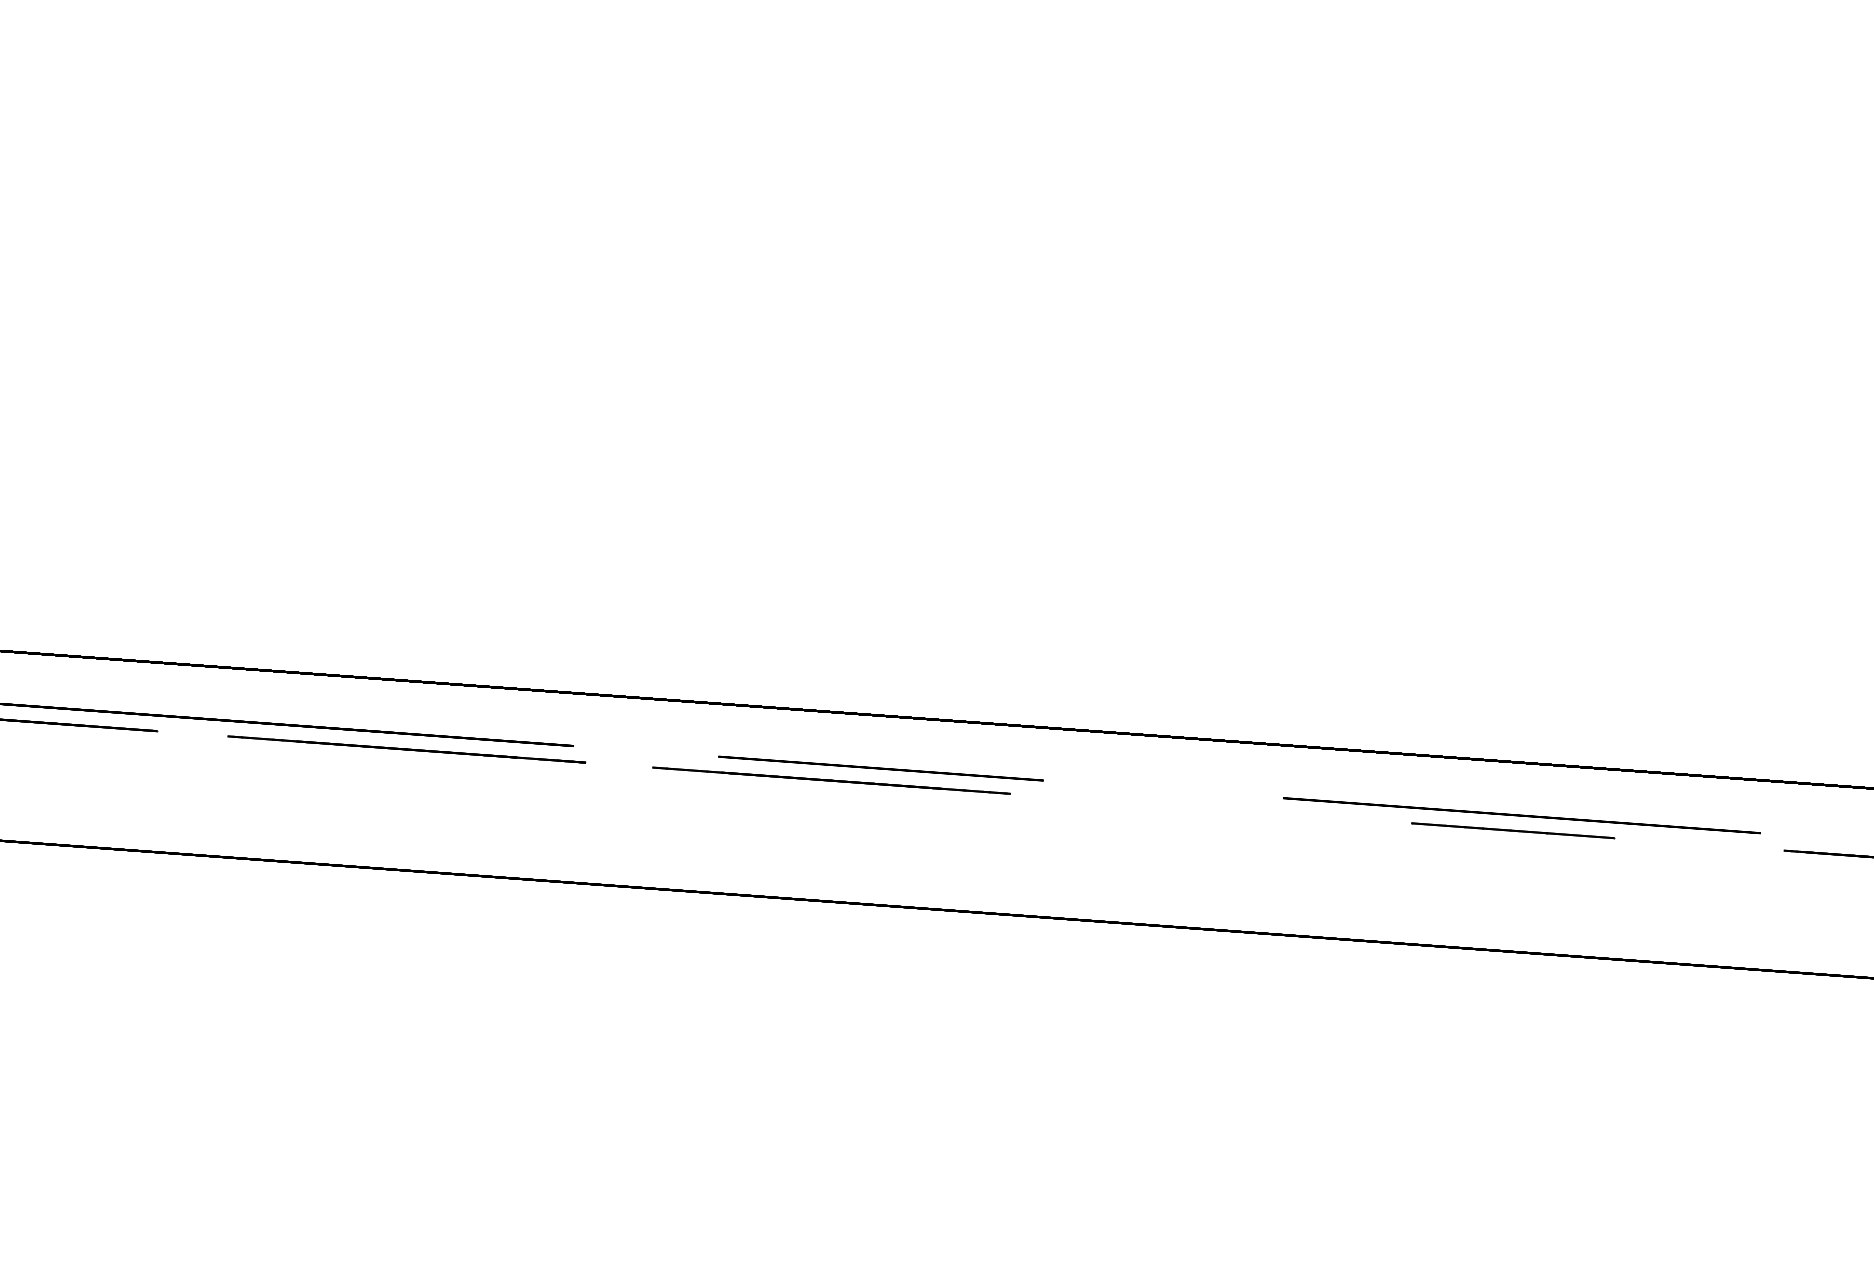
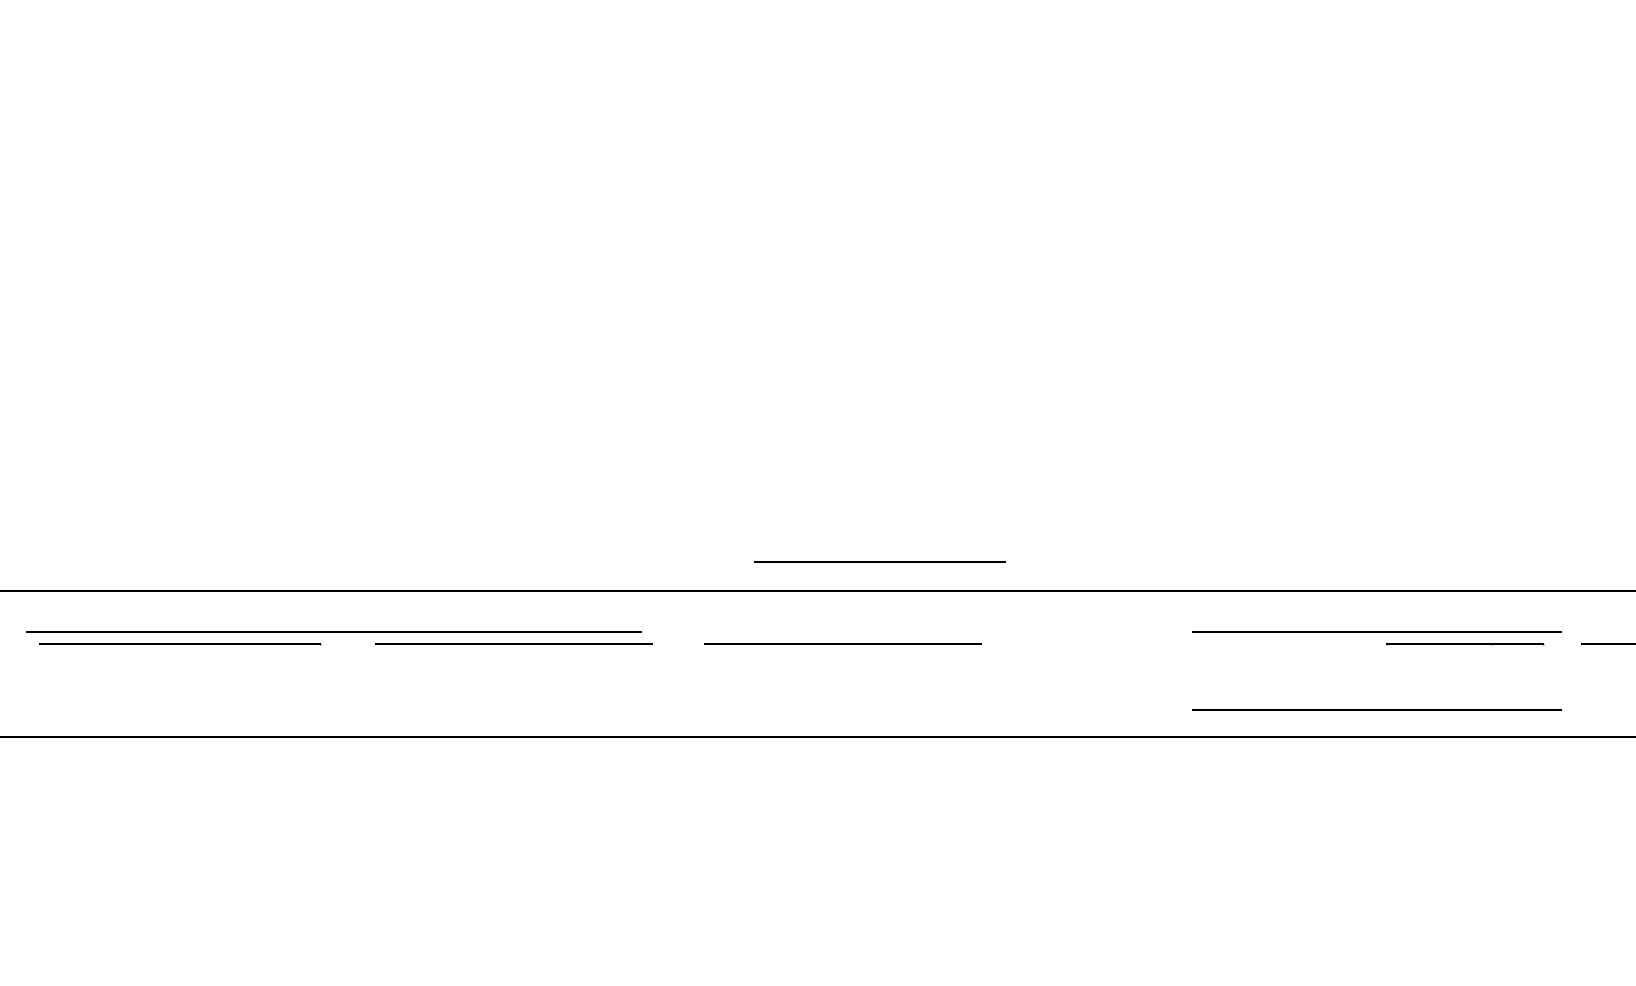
line: (879, 768) -> (879, 561), moved
line: (1513, 831) -> (1465, 644), moved
line: (1513, 915) -> (1376, 709), added

